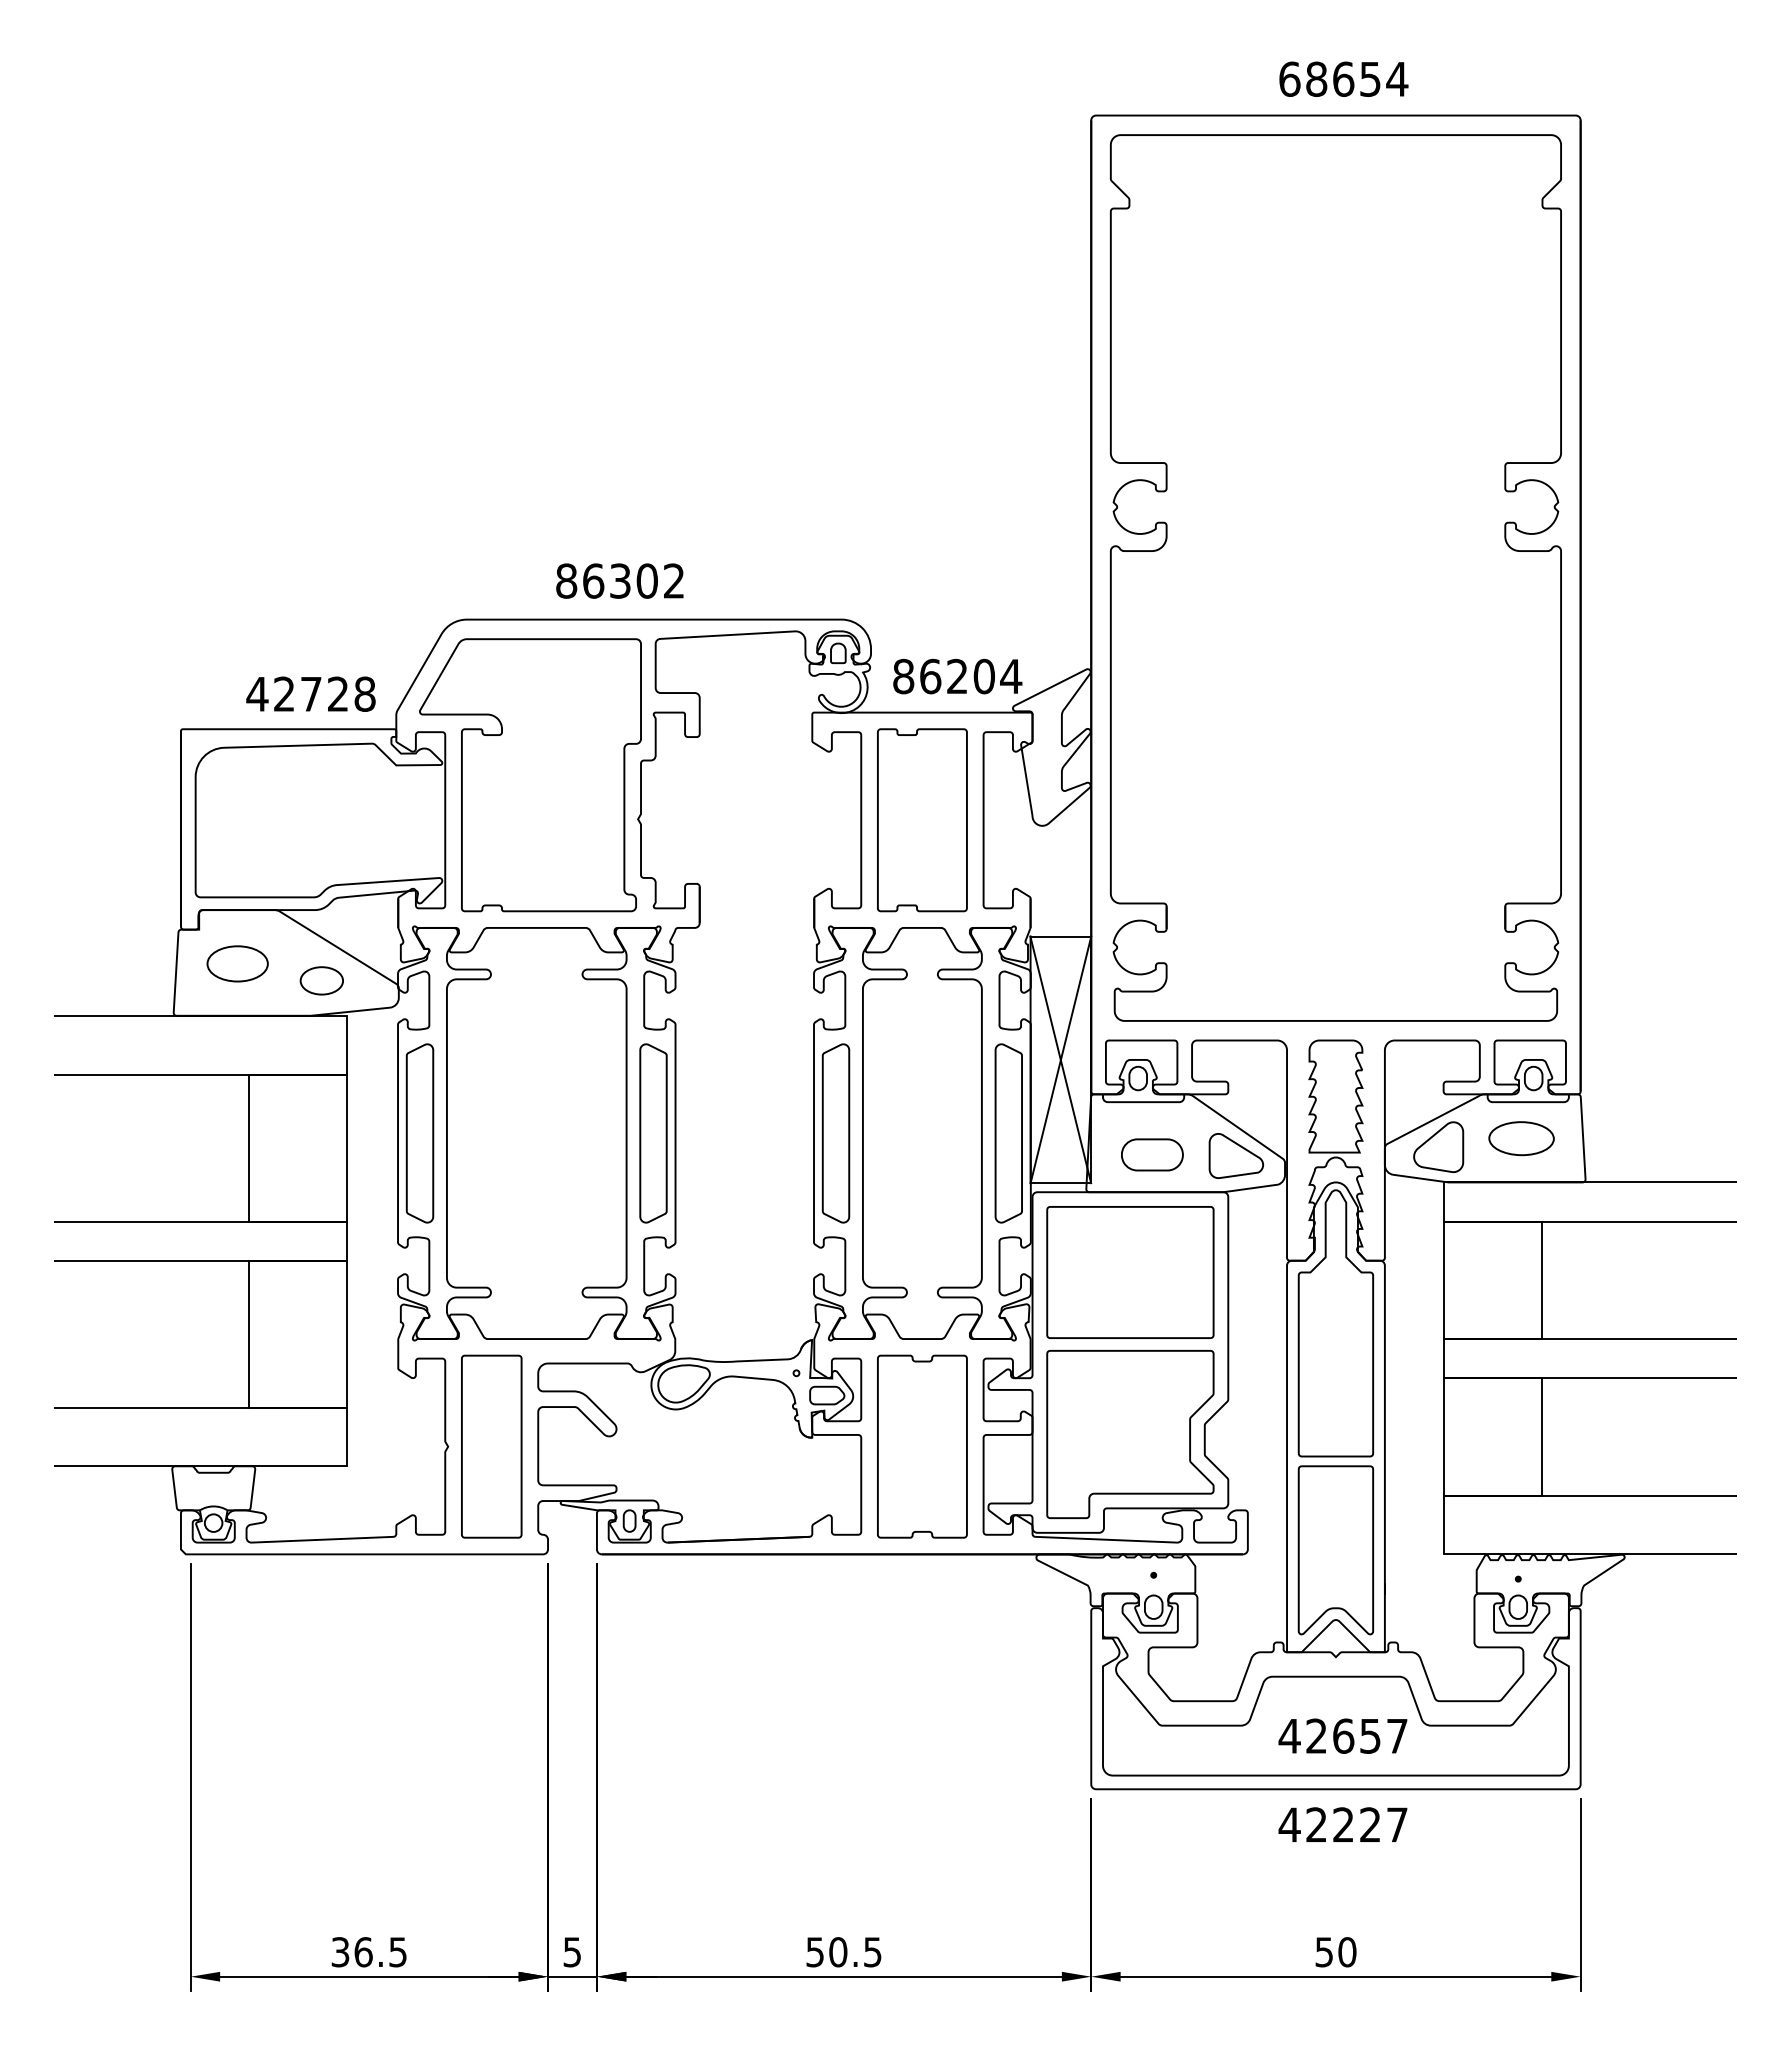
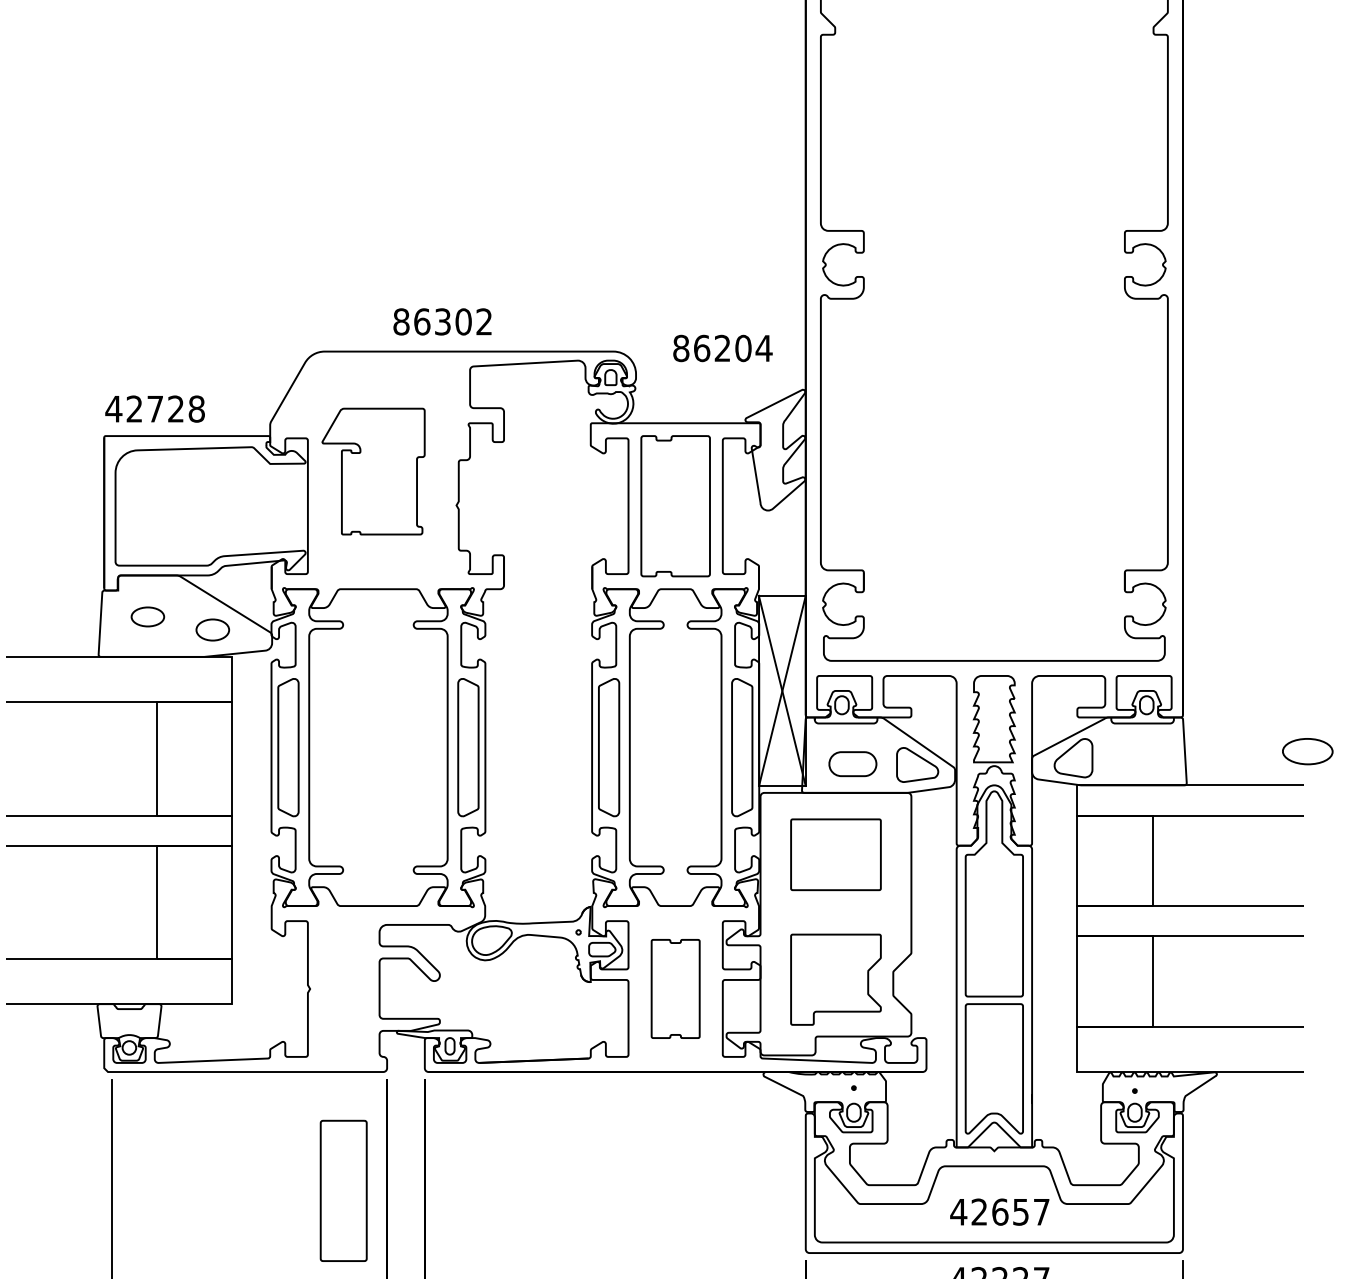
text: (957, 676) -> (722, 348), moved
text: (310, 693) -> (154, 408), moved
part: (530, 775) -> (373, 471), size x0.6
part: (237, 963) -> (147, 616), size x0.7
part: (1521, 1138) -> (1307, 751), moved
part: (1130, 1272) -> (836, 854), size x0.7
part: (1130, 1434) -> (836, 979), size x0.7
part: (491, 1446) -> (343, 1190), moved
part: (922, 1446) -> (675, 988), size x0.7

